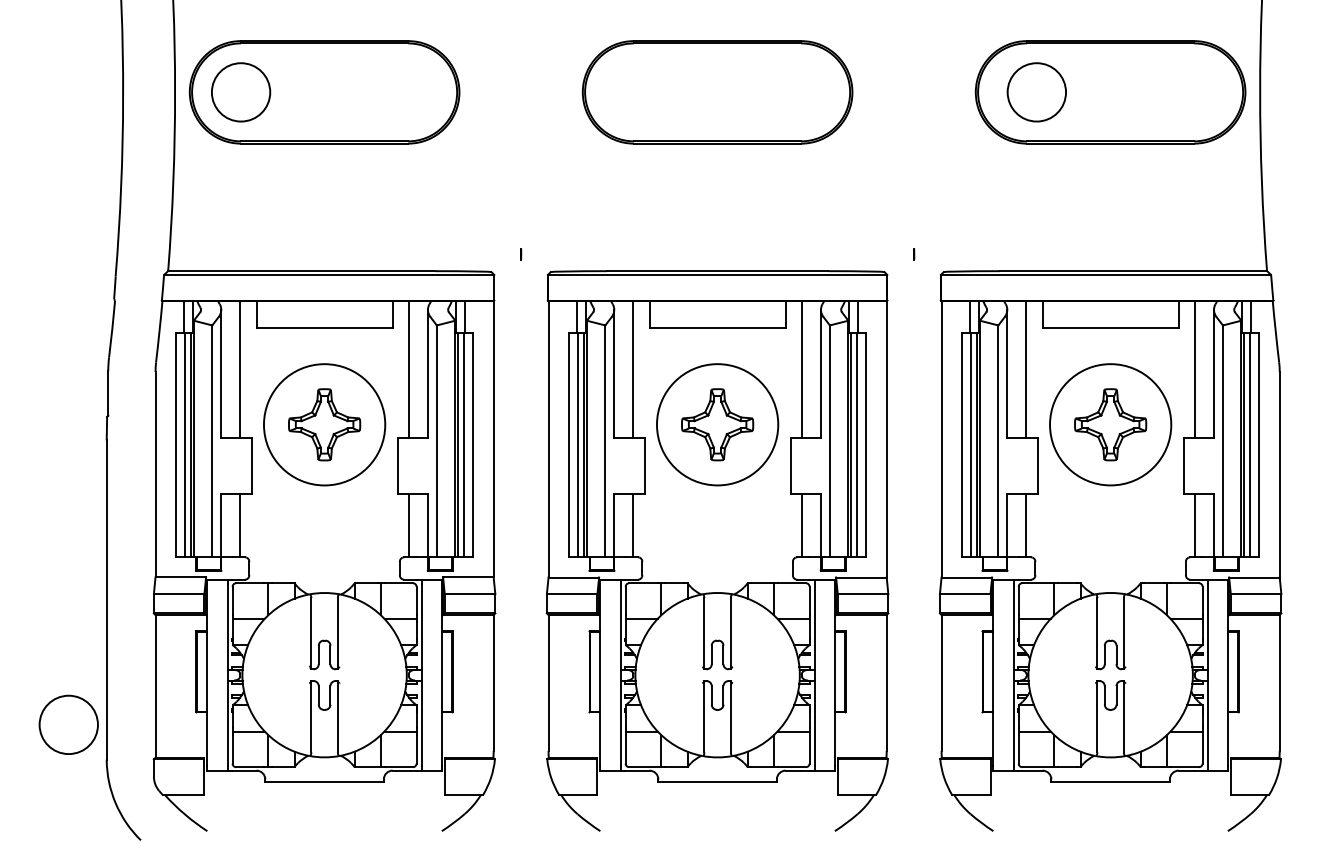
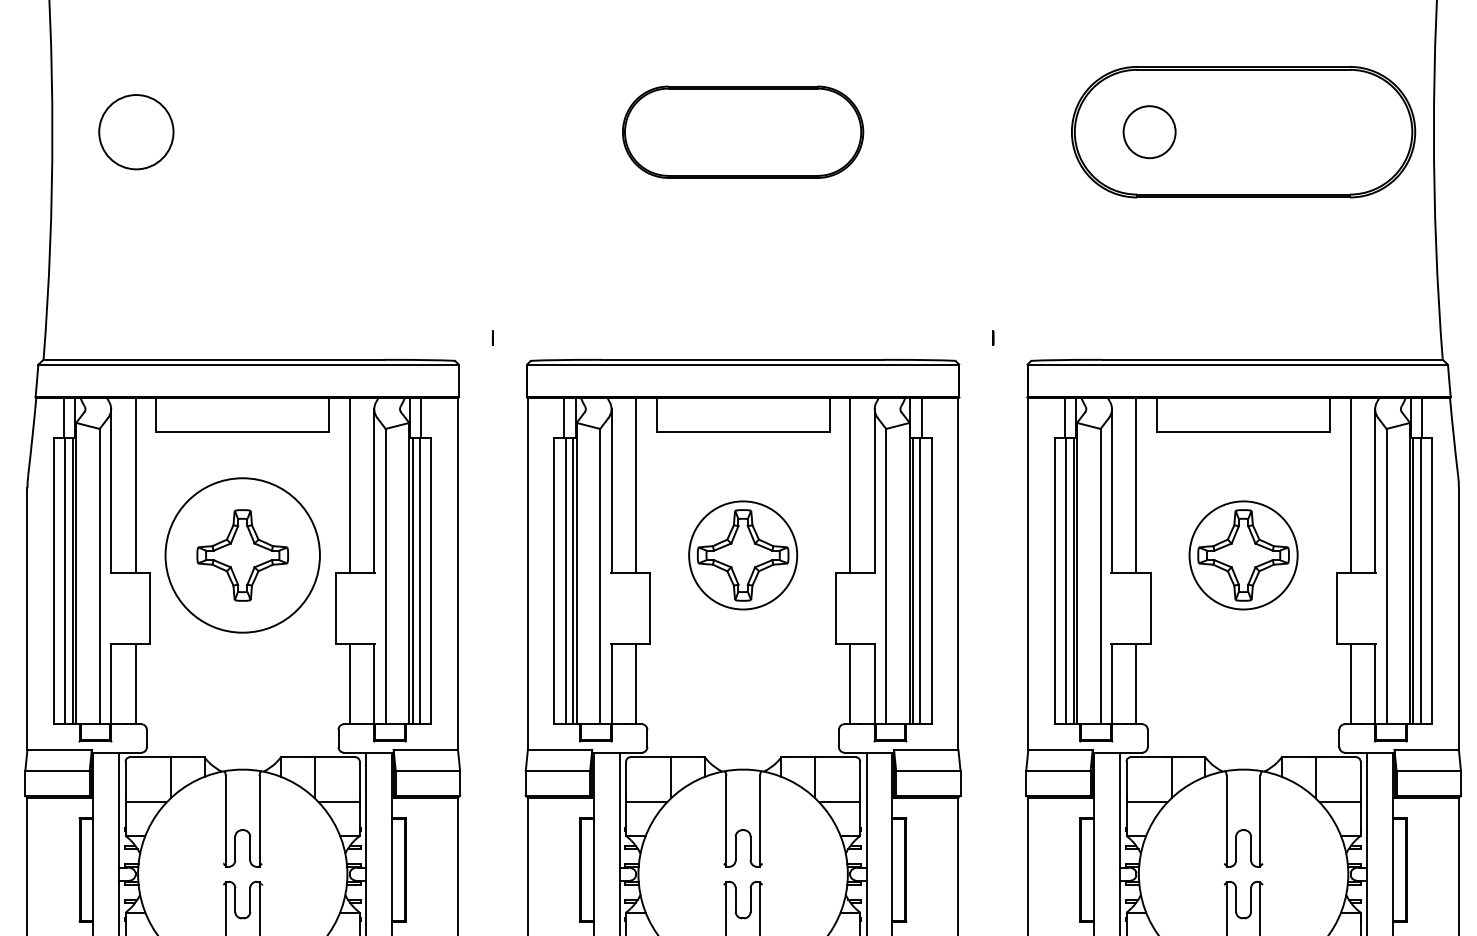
part: (324, 92) -> (242, 132), removed
part: (717, 92) -> (743, 132), size x0.7
circle: (1036, 92) -> (1149, 132), size x0.7
circle: (717, 424) -> (743, 555), size x0.7
circle: (1110, 424) -> (1243, 555), size x0.7

